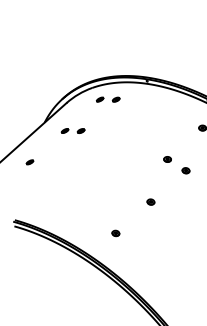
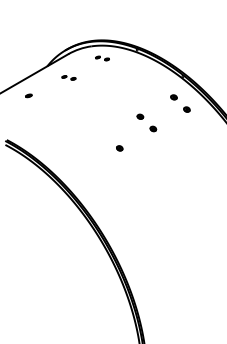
part: (108, 99) -> (102, 58), size x0.7
part: (72, 130) -> (68, 77), size x0.7
part: (115, 233) -> (85, 167), removed

